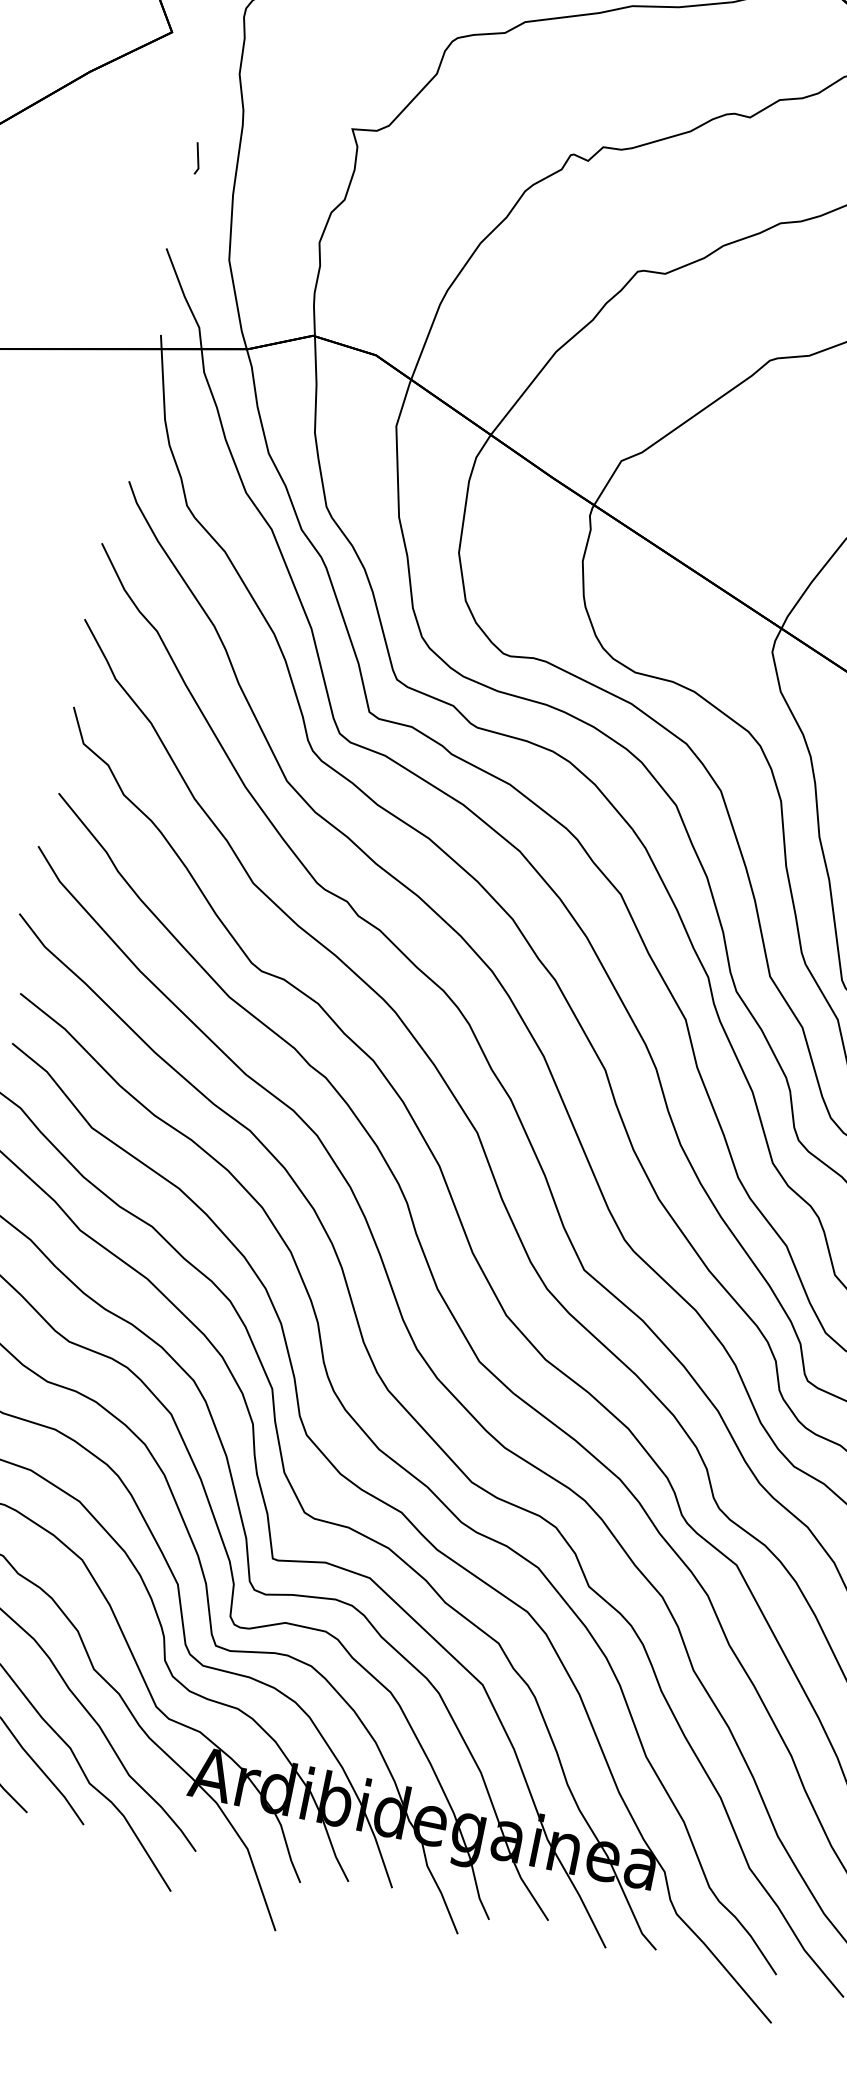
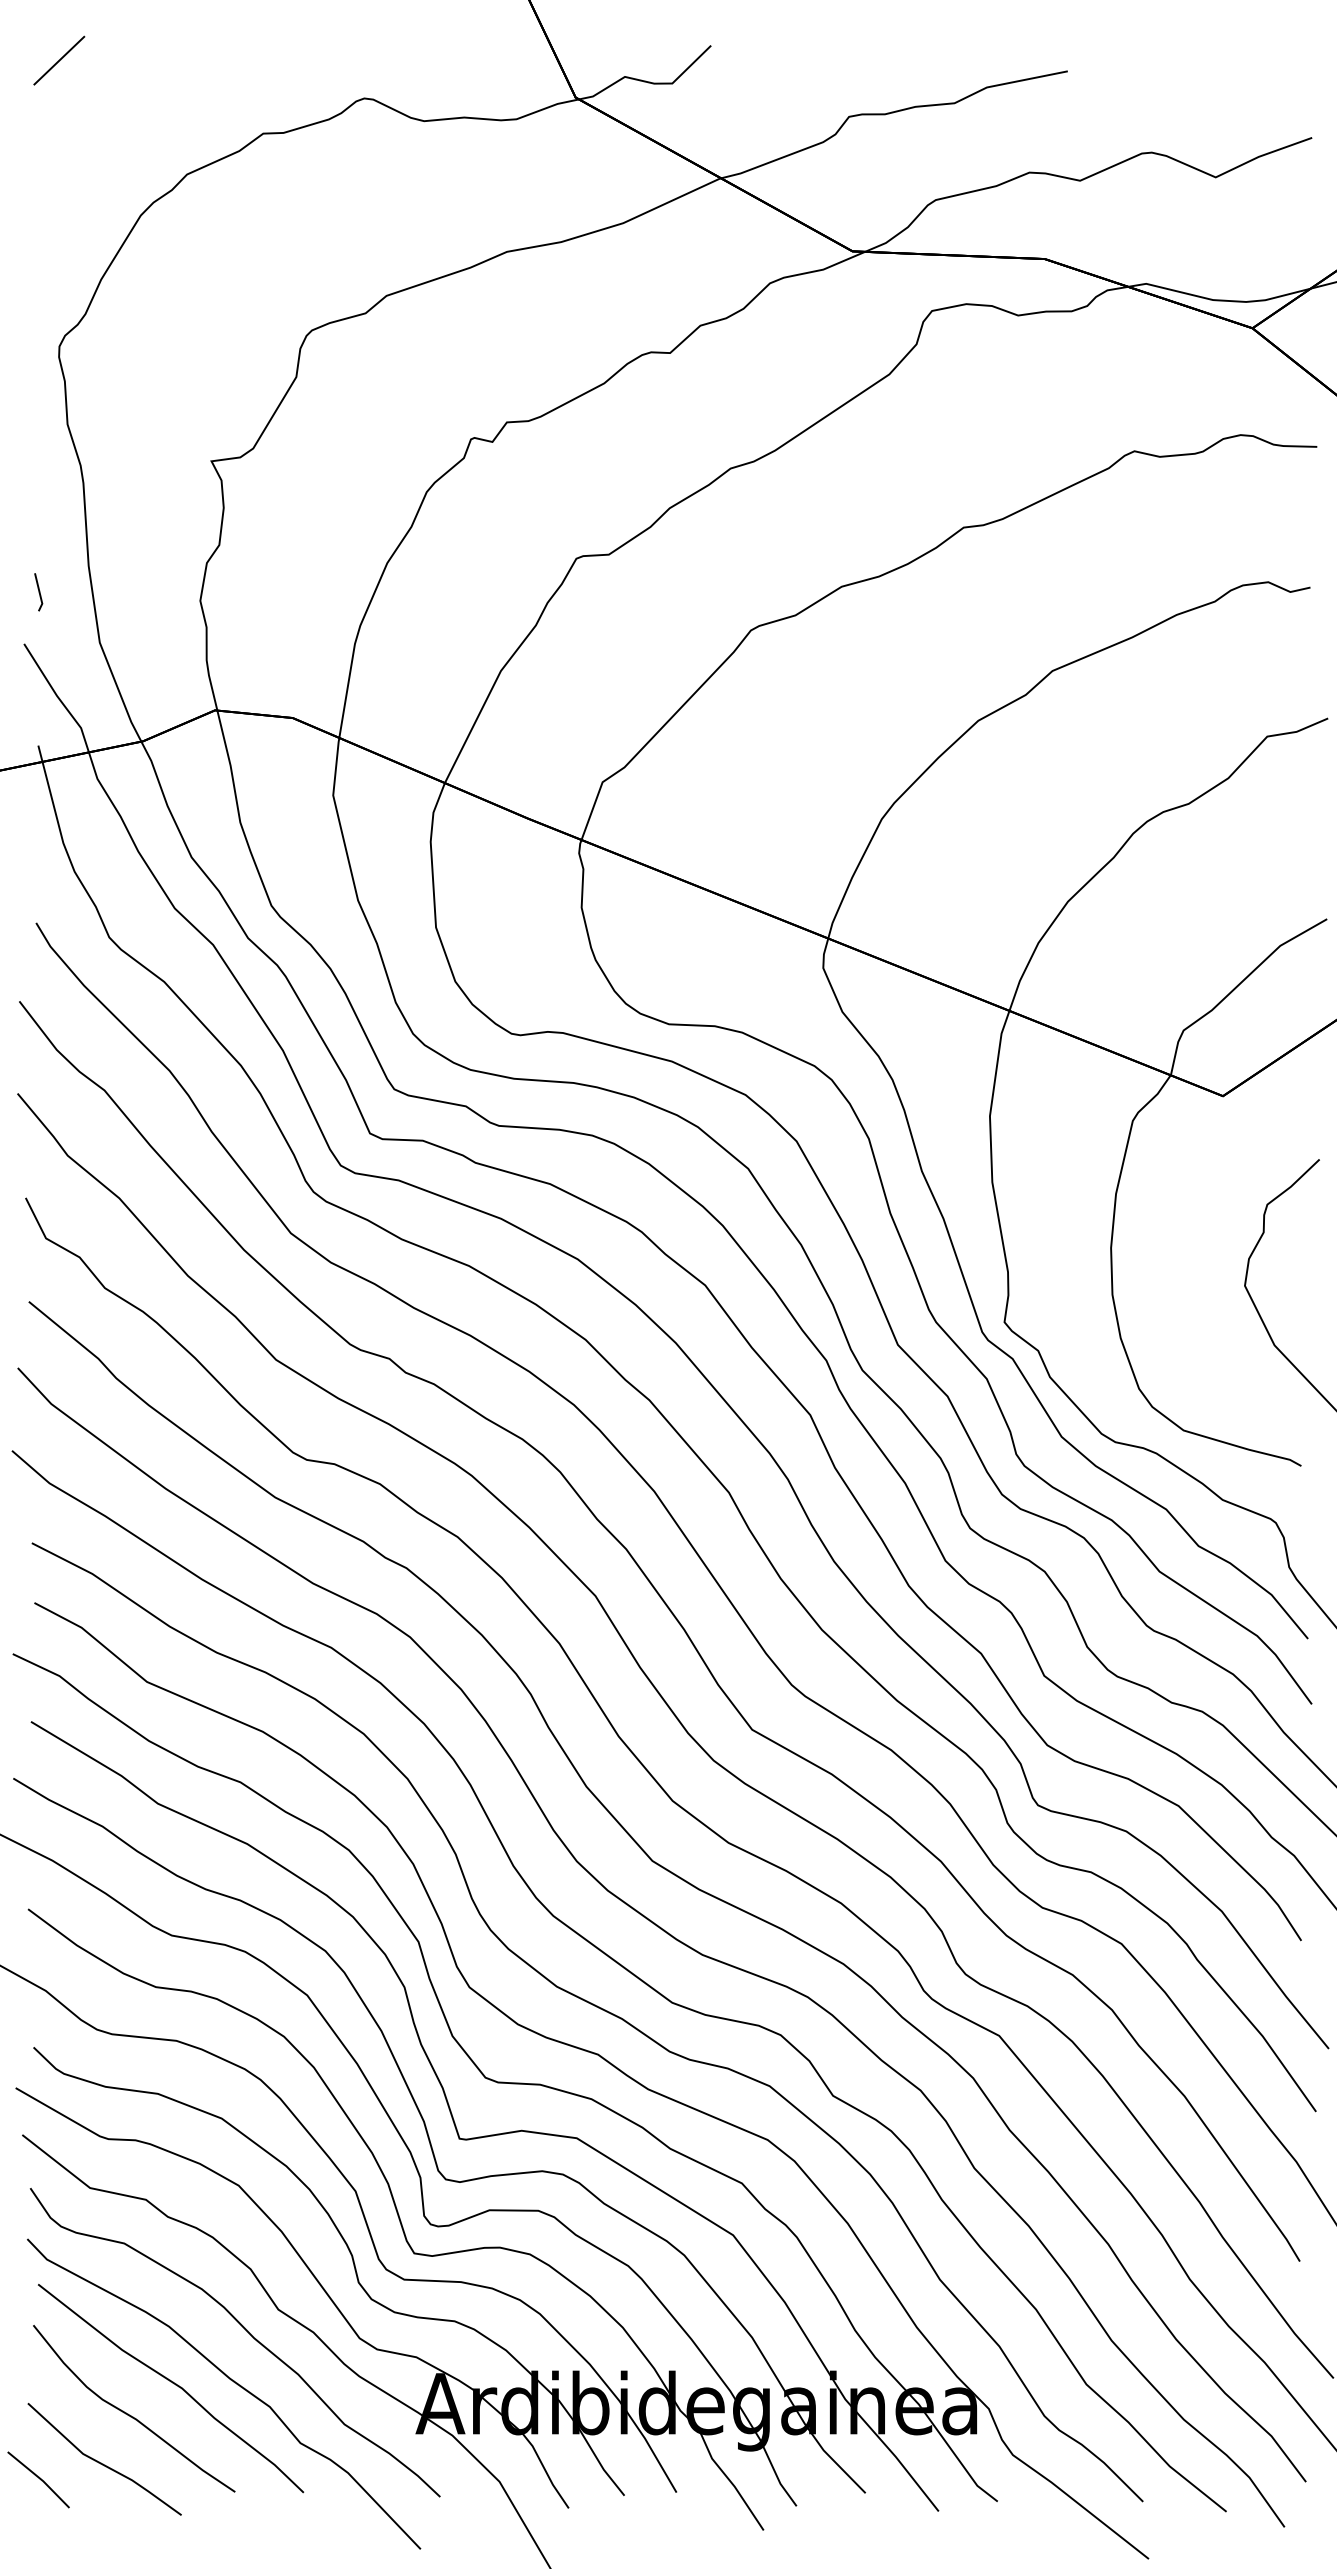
line: (197, 158) -> (38, 592), moved

